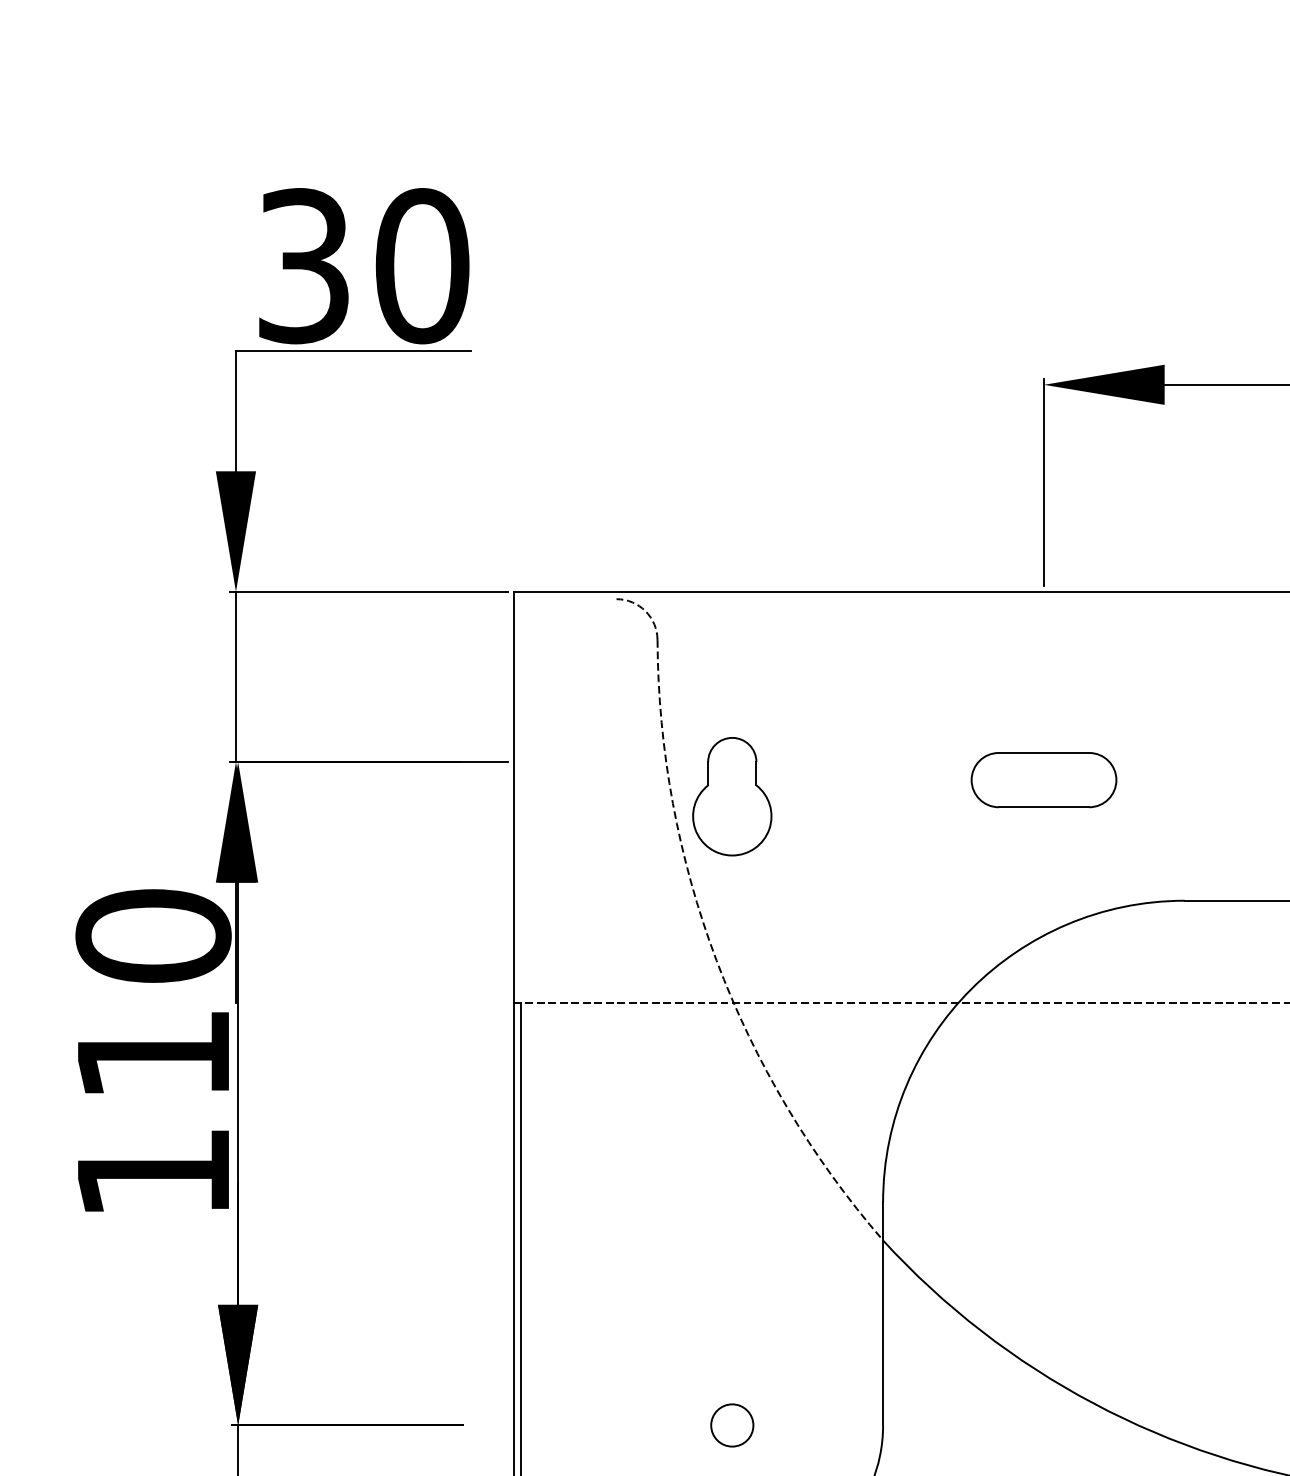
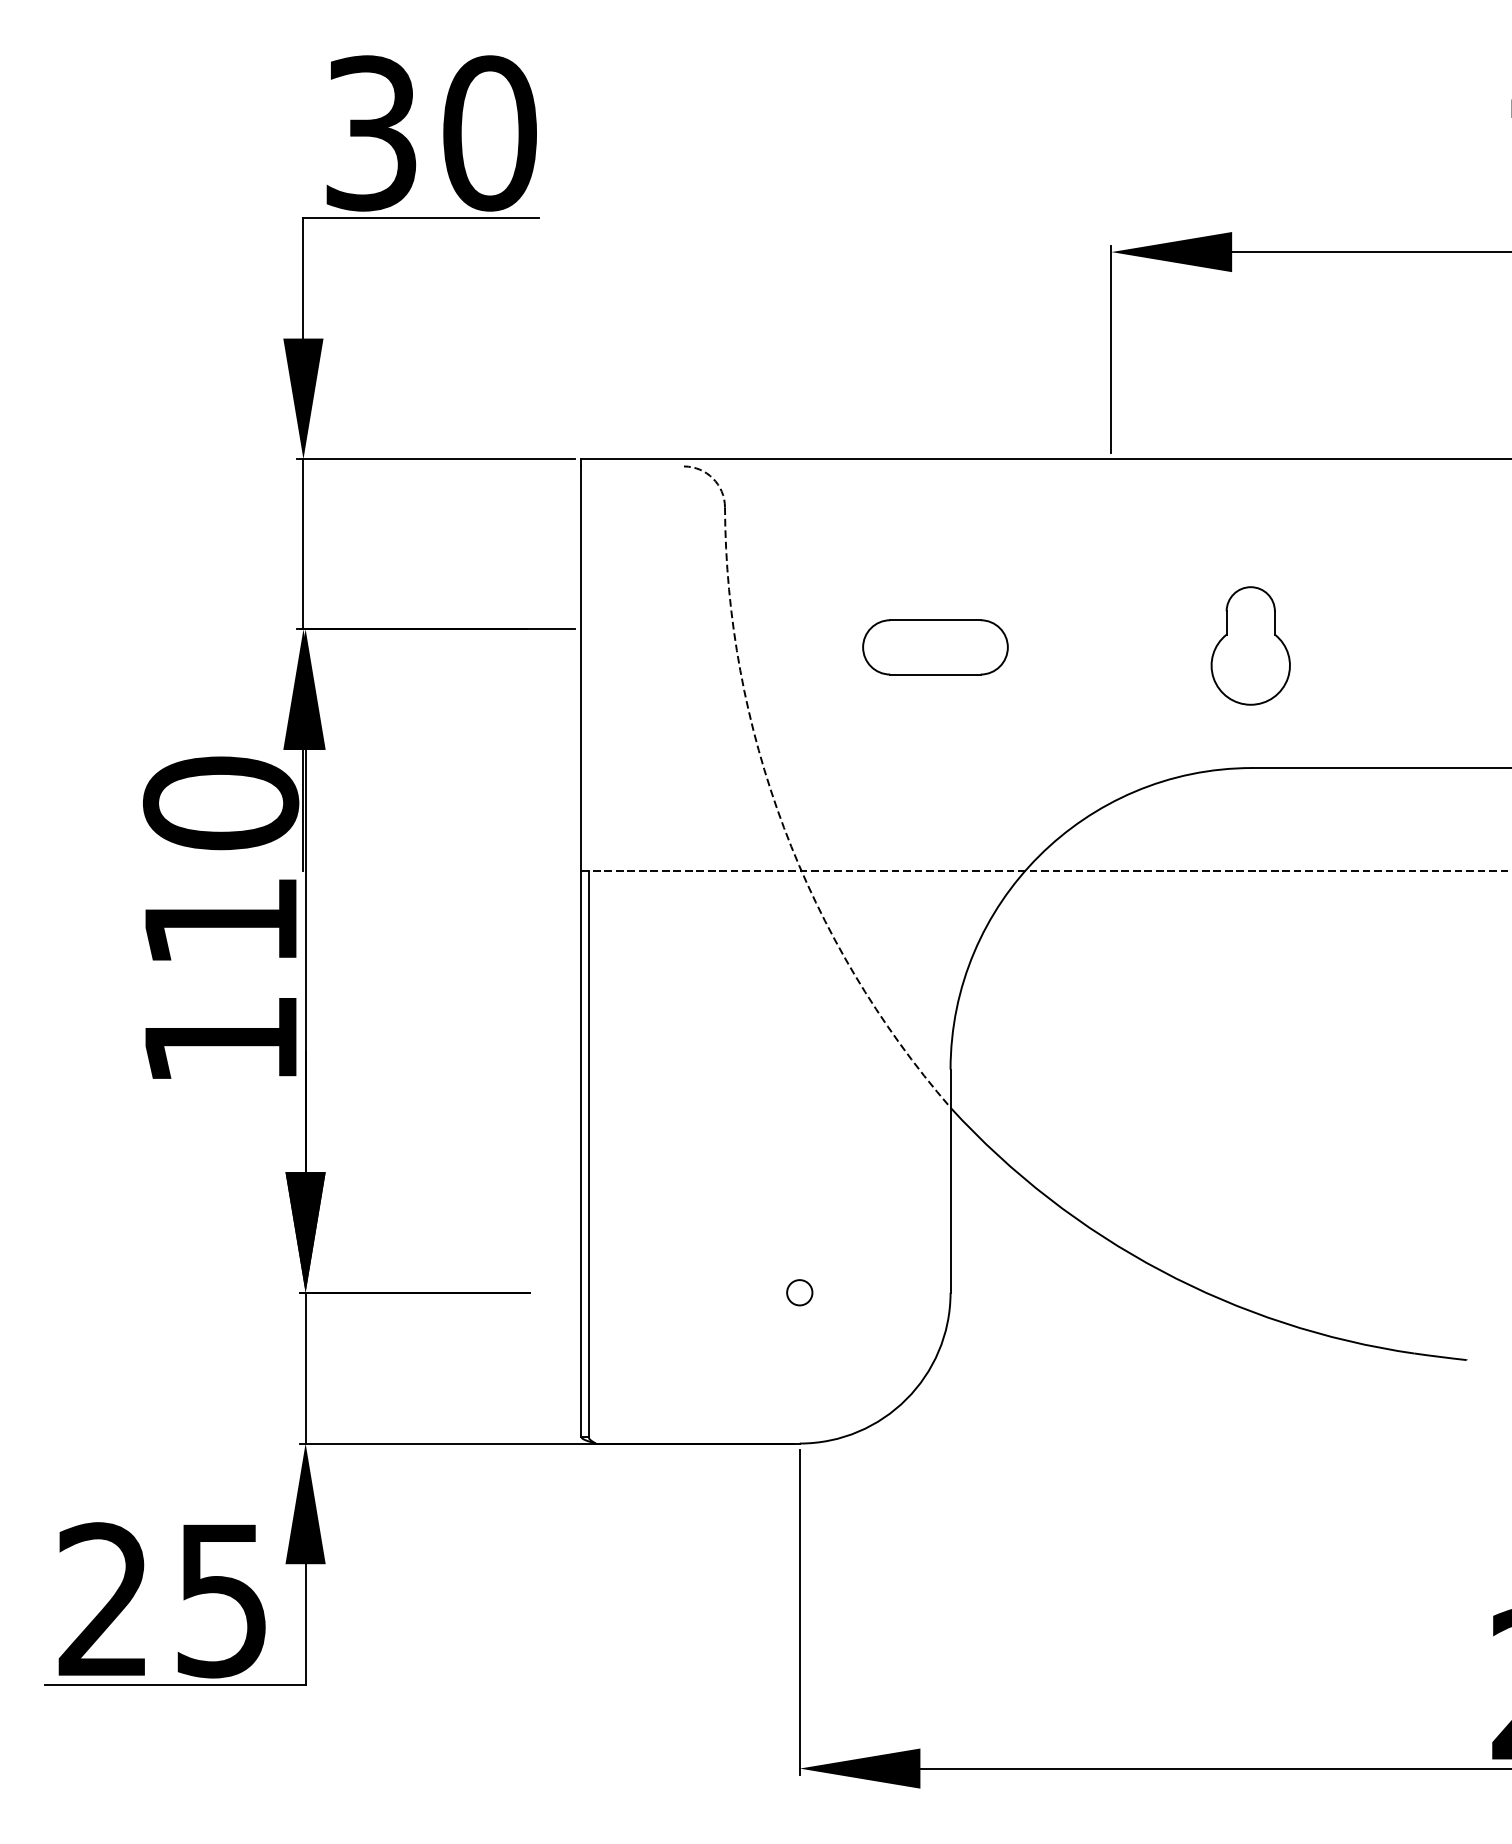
part: (1044, 780) -> (935, 647), moved
part: (732, 796) -> (1250, 645), moved
circle: (732, 1425) -> (799, 1292), size x0.6

